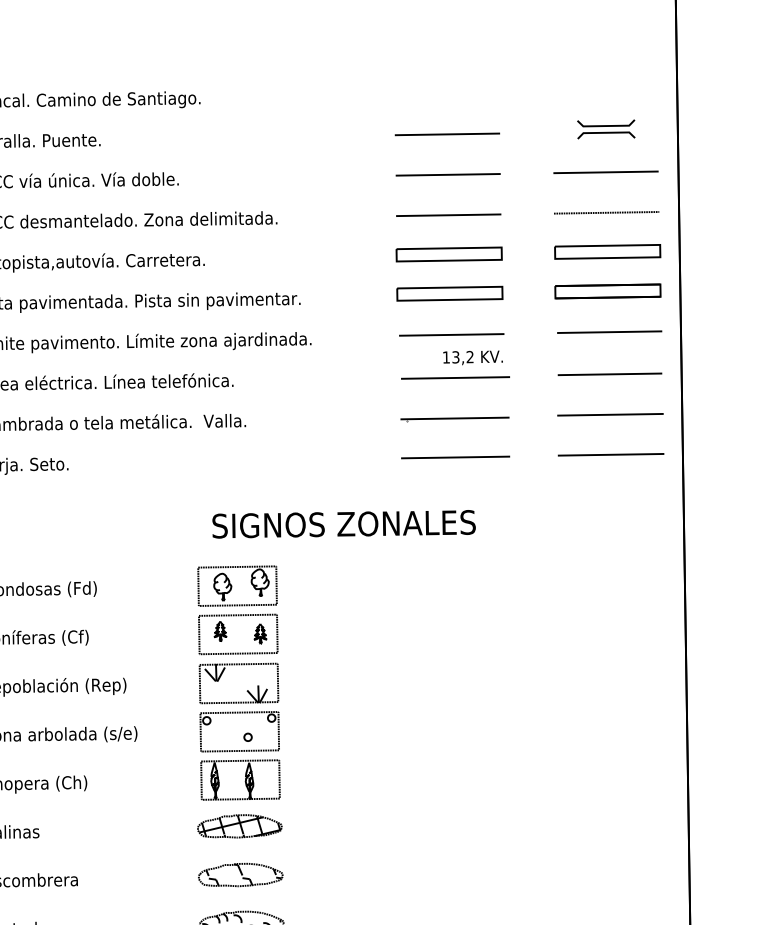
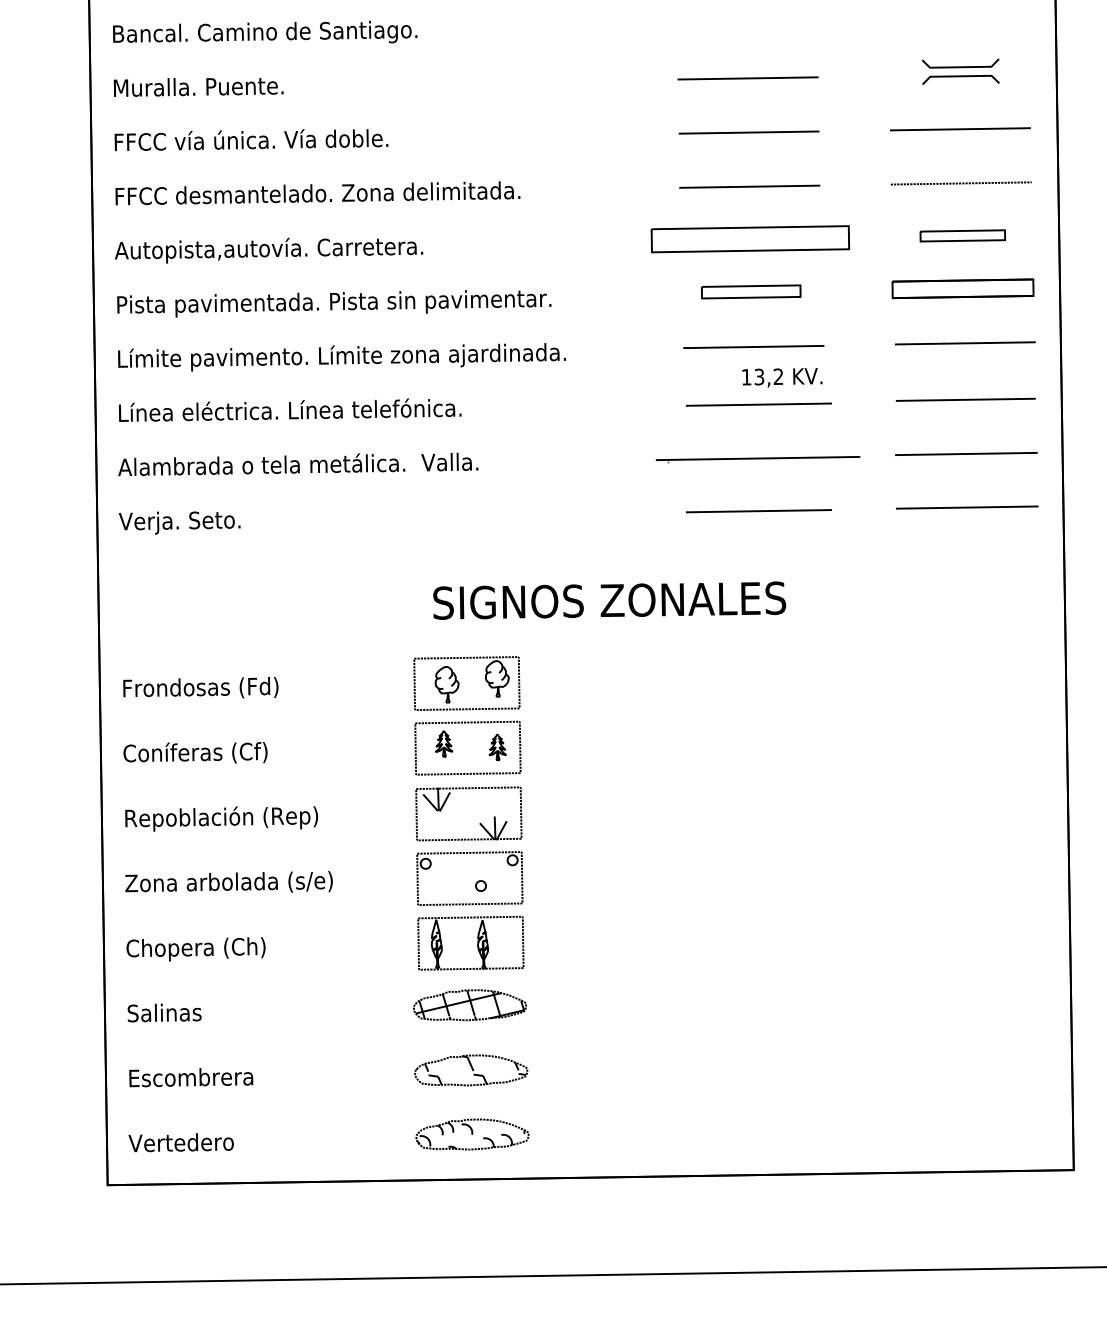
part: (607, 251) -> (962, 235), size x0.6
part: (449, 254) -> (750, 239), size x1.4
part: (449, 293) -> (750, 291), size x0.7
part: (455, 418) -> (758, 459), size x1.4

